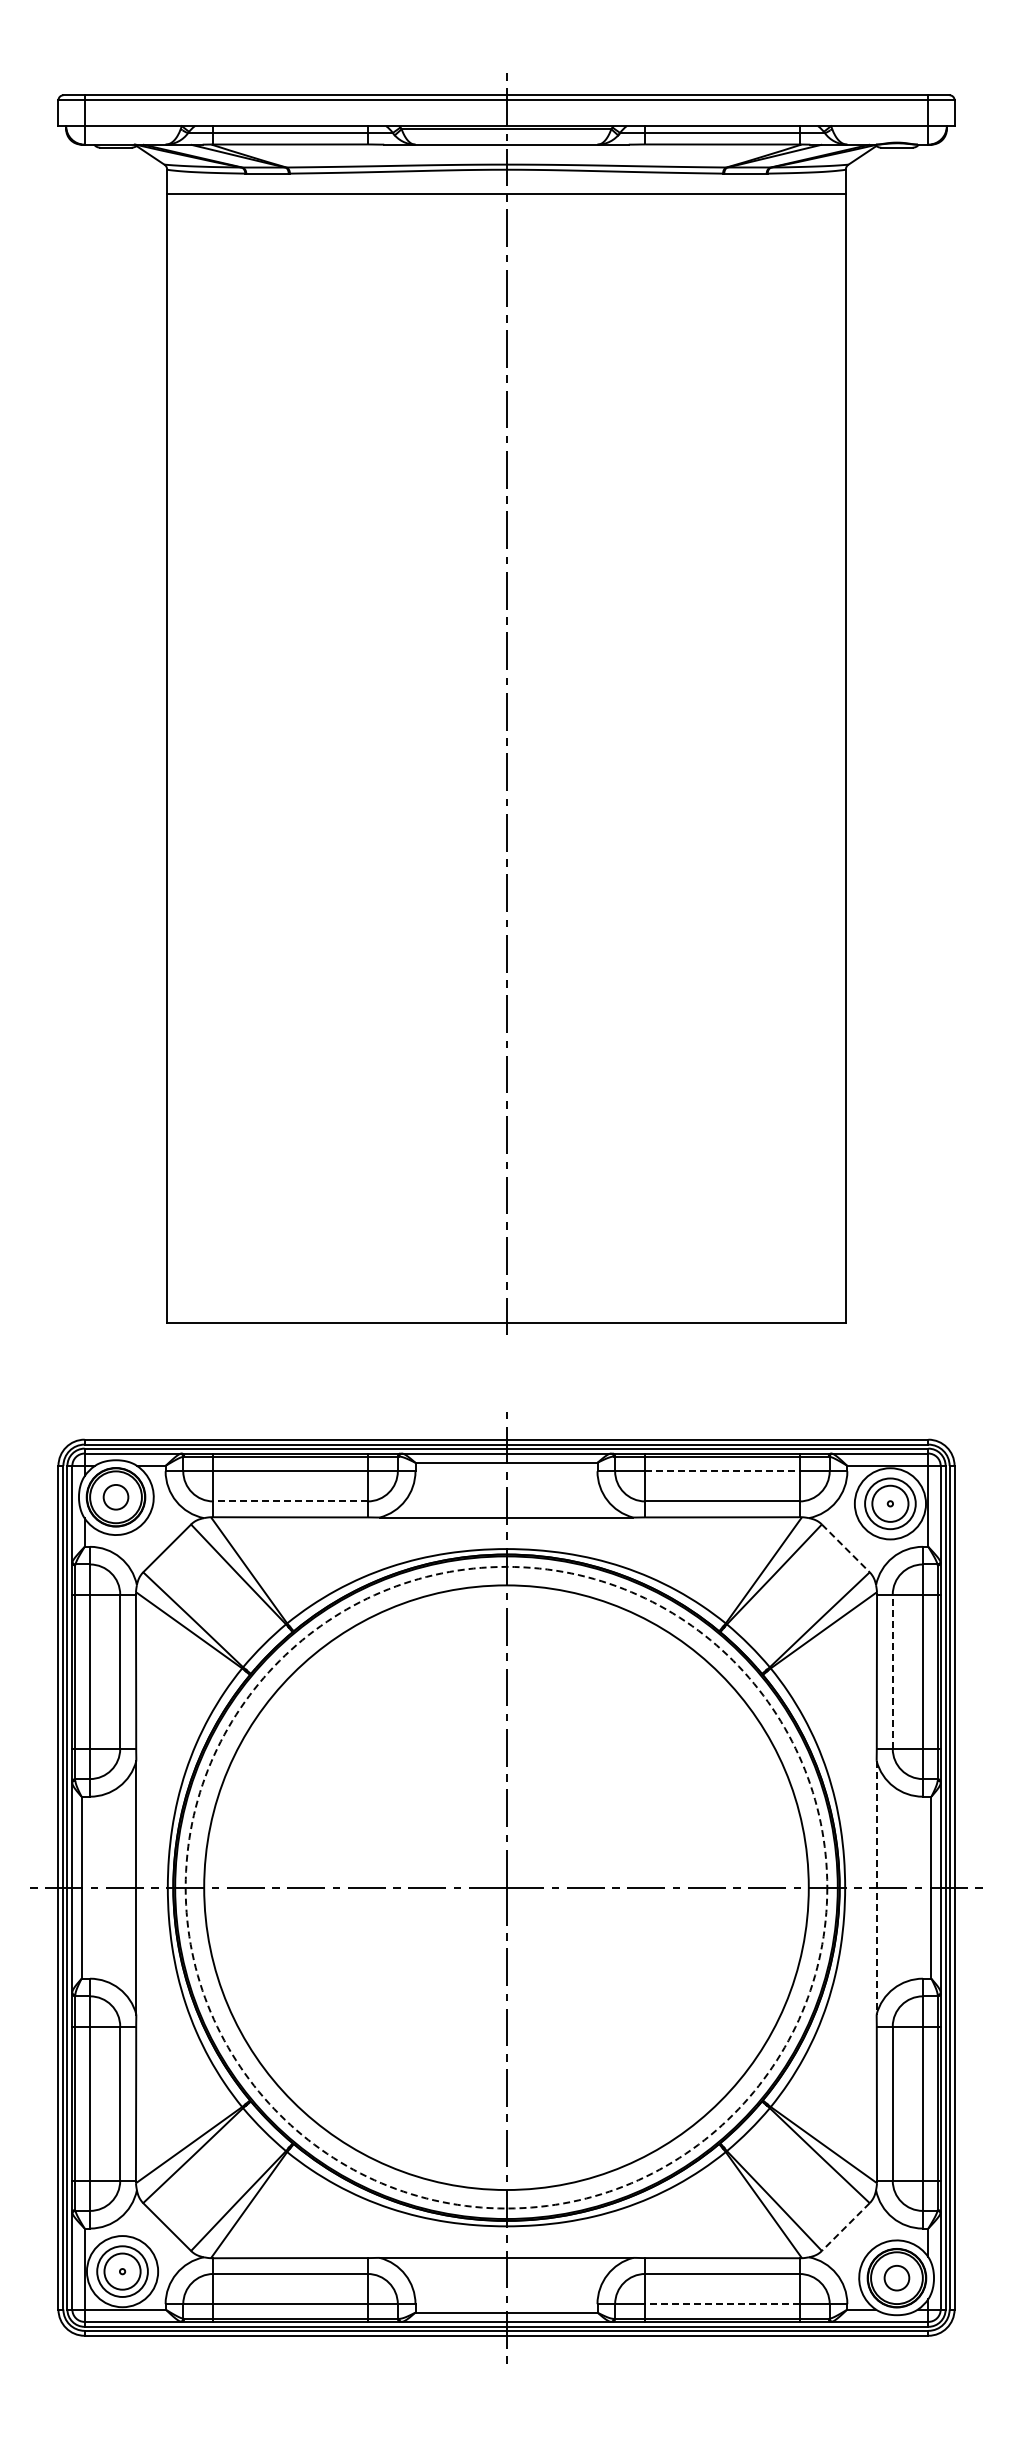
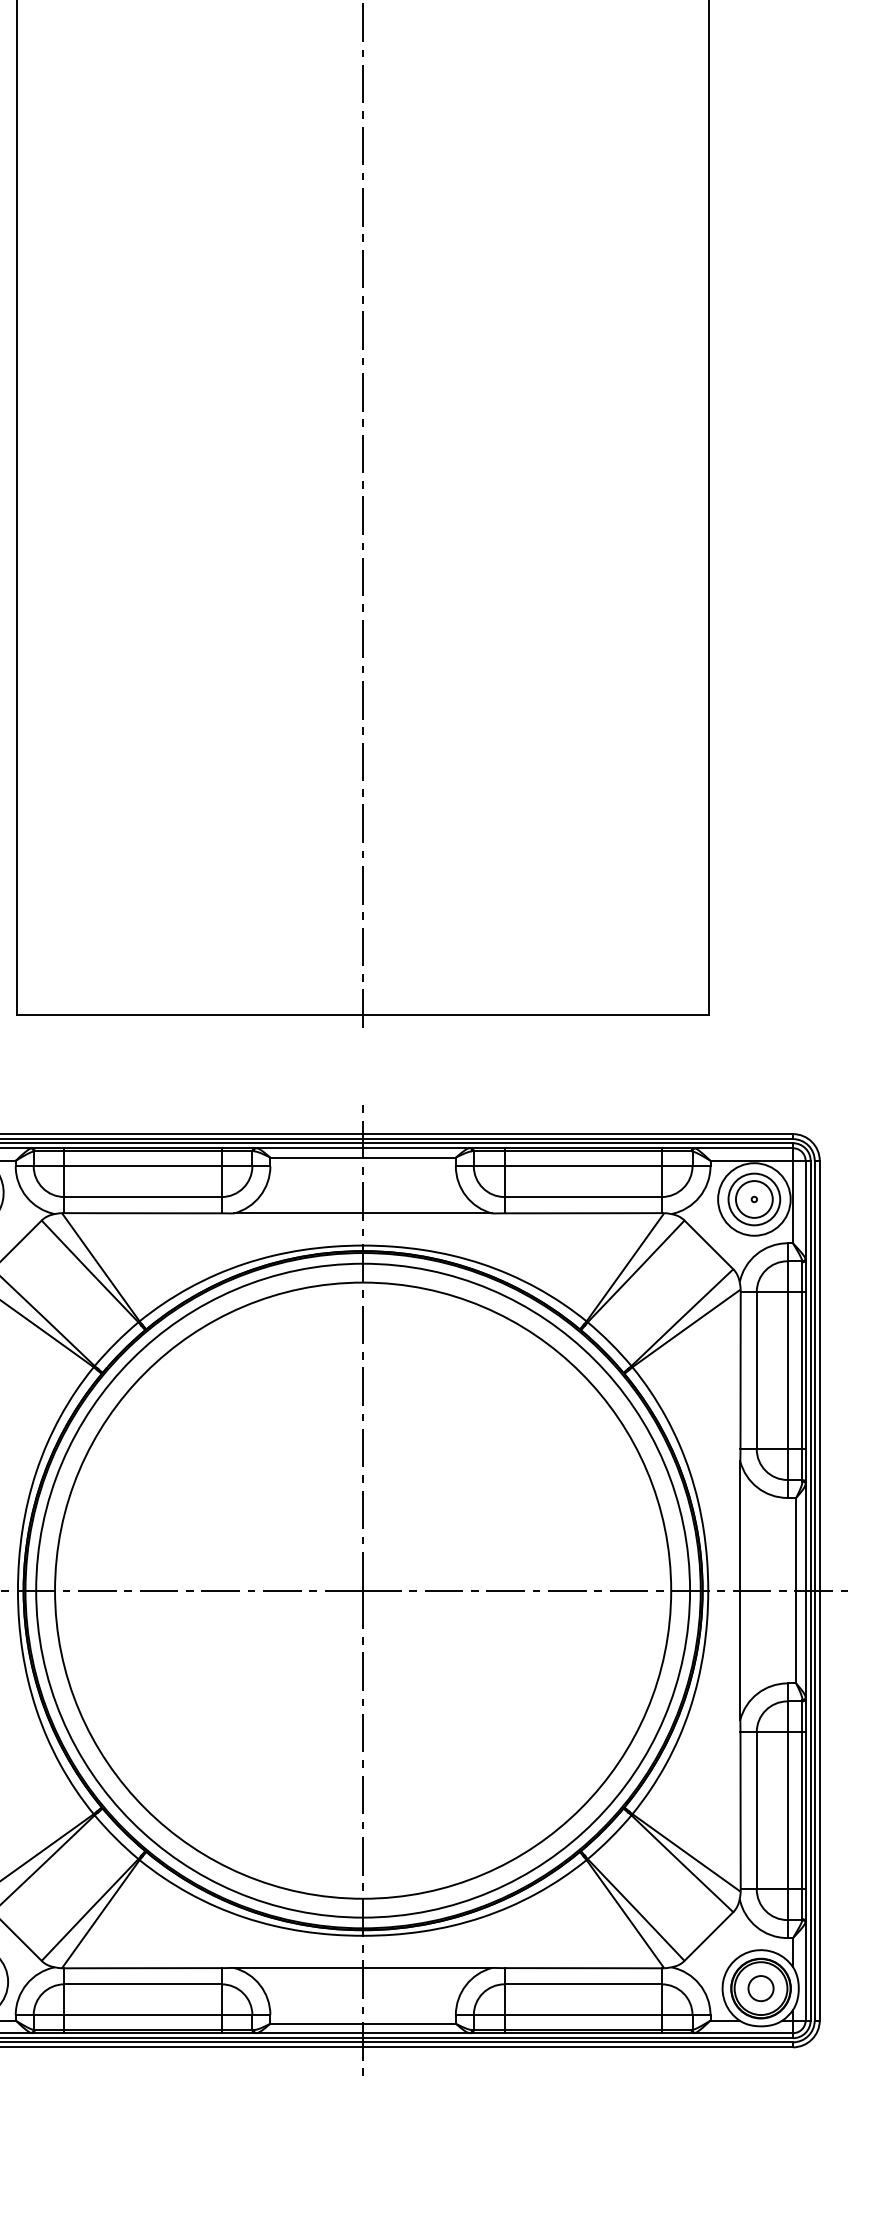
line: (722, 1471) -> (583, 1166), dashed -> solid
line: (290, 1501) -> (142, 1197), dashed -> solid
line: (845, 1548) -> (708, 1245), dashed -> solid
line: (892, 1671) -> (756, 1370), dashed -> solid
circle: (506, 1887) -> (363, 1590), dashed -> solid
line: (876, 1887) -> (740, 1590), dashed -> solid
line: (845, 2227) -> (708, 1936), dashed -> solid
line: (721, 2304) -> (582, 2015), dashed -> solid

